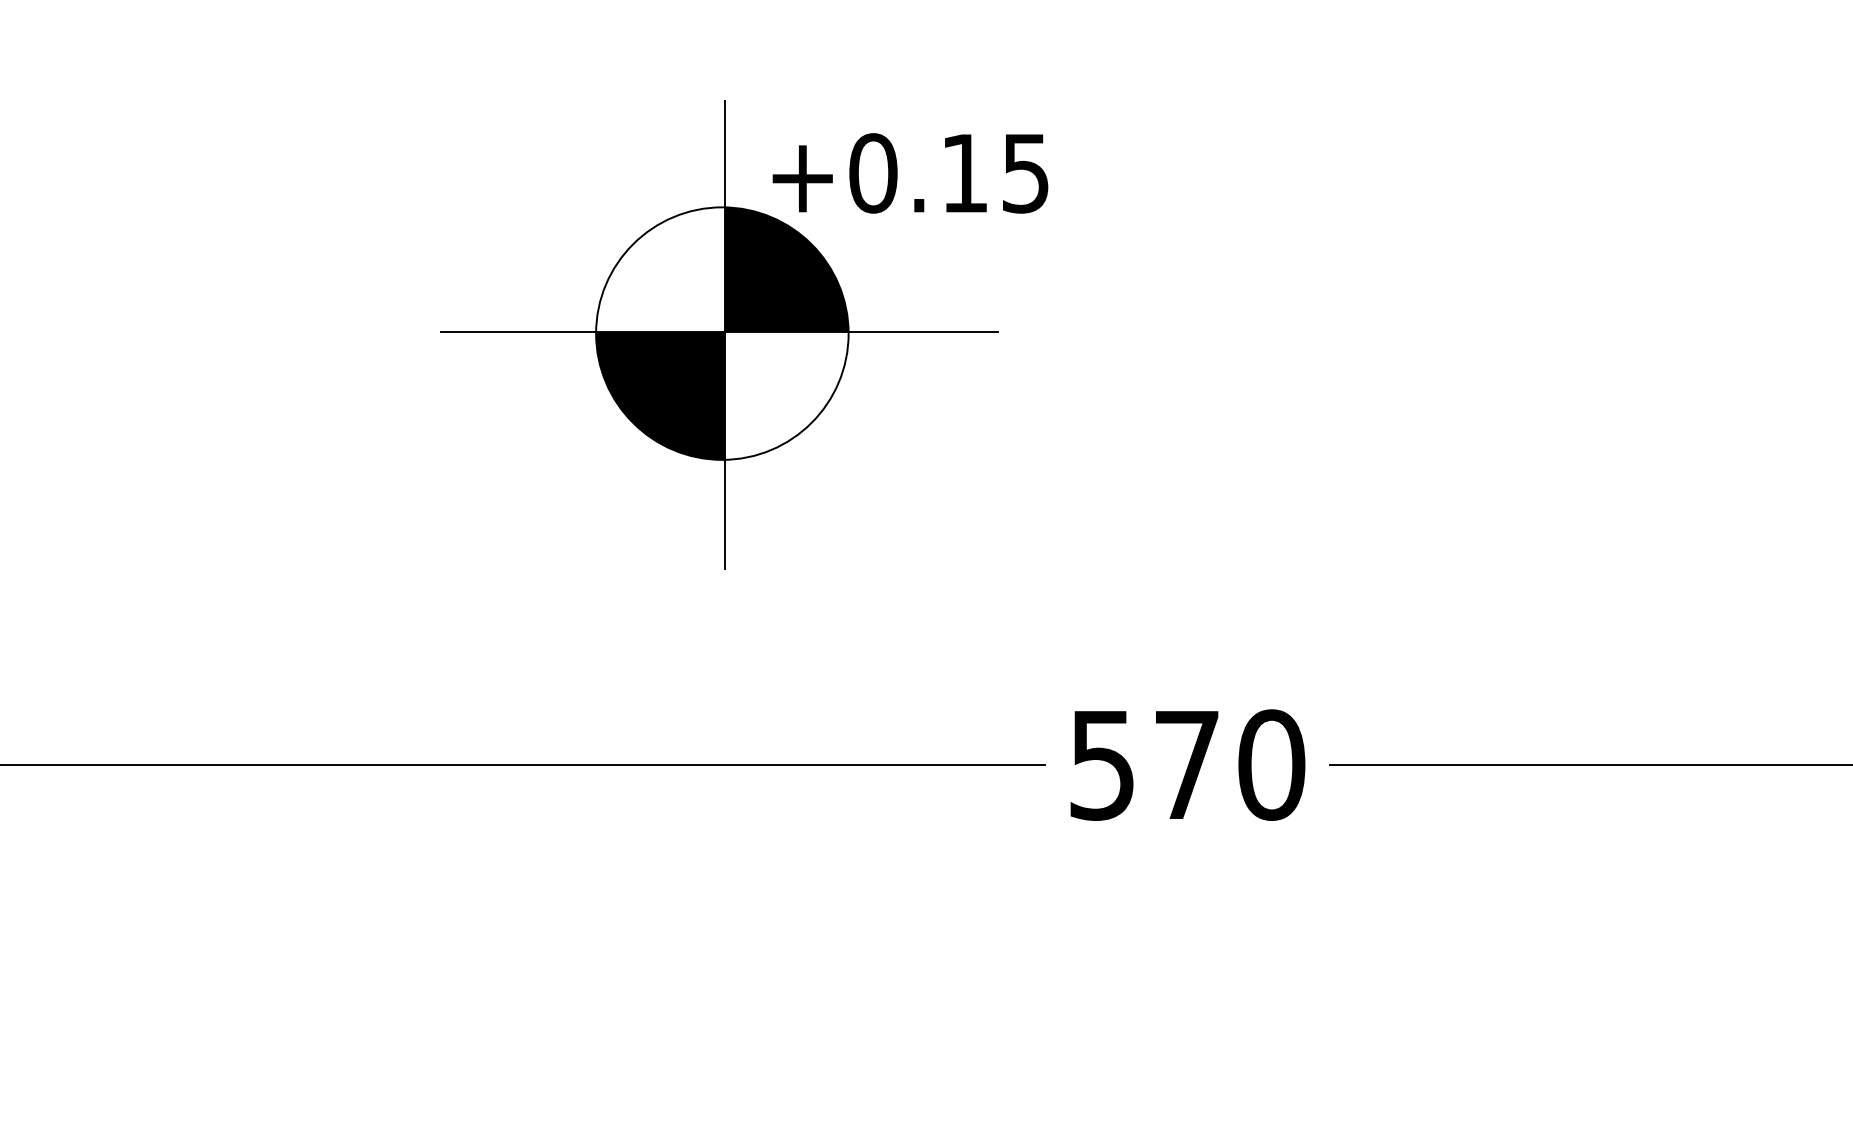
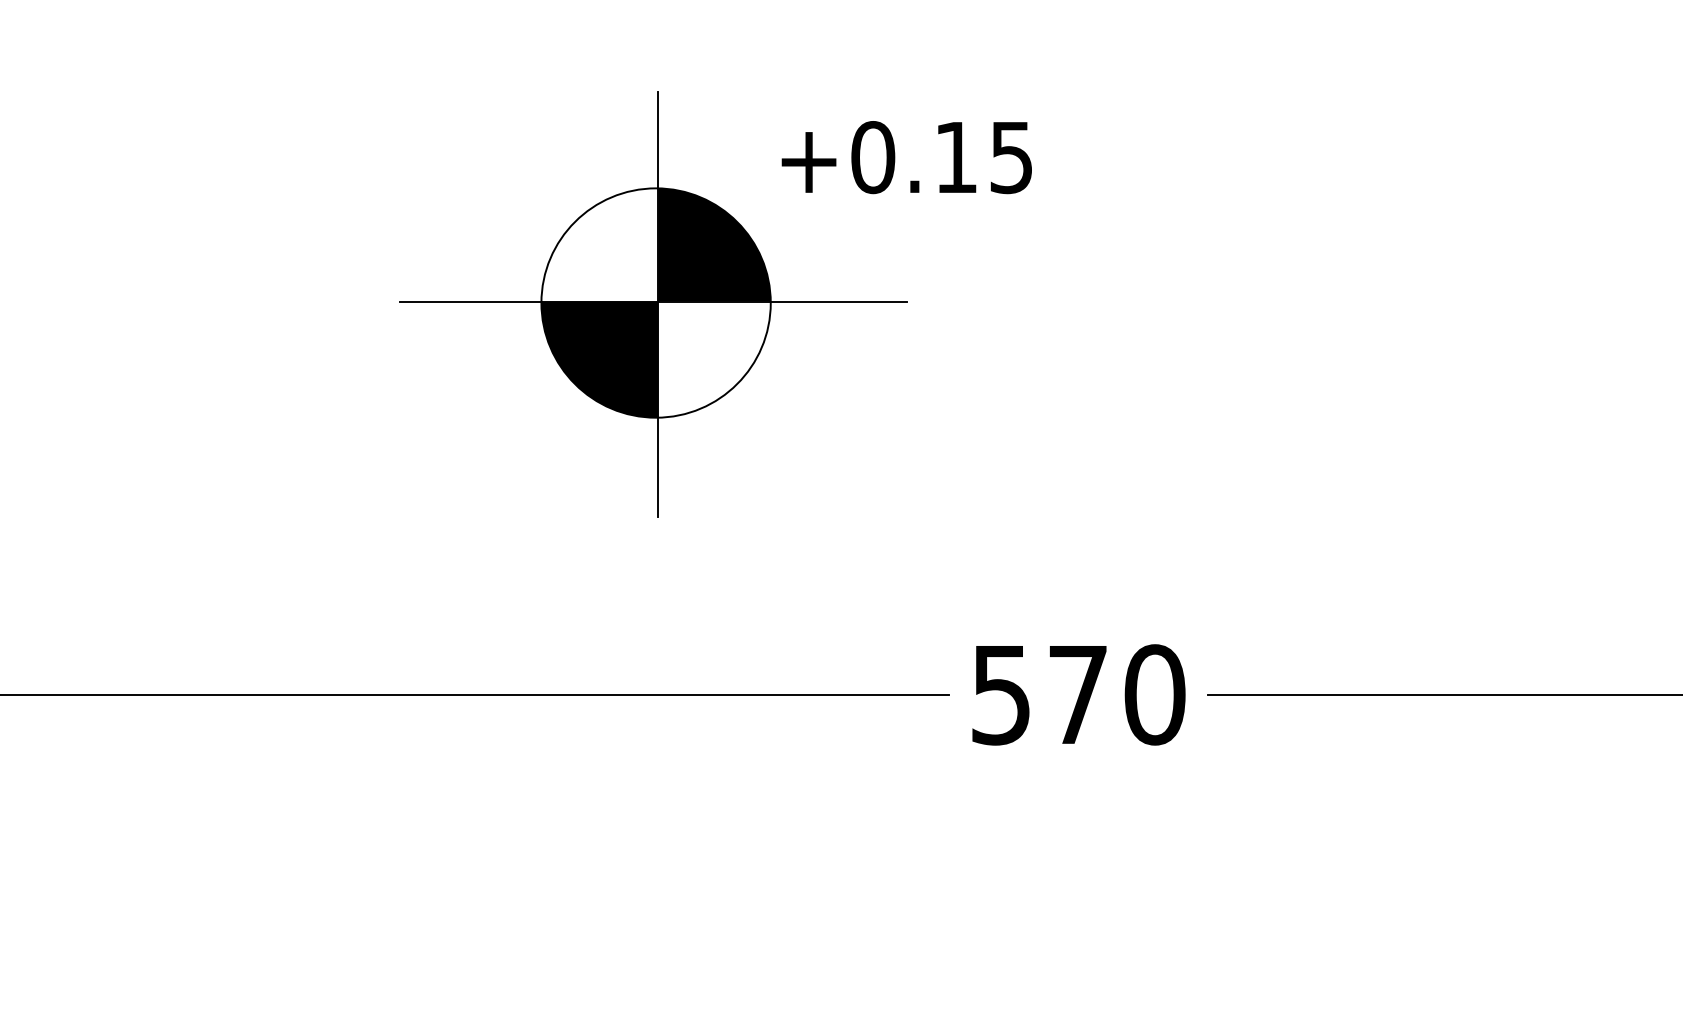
text: (910, 173) -> (906, 157), moved

